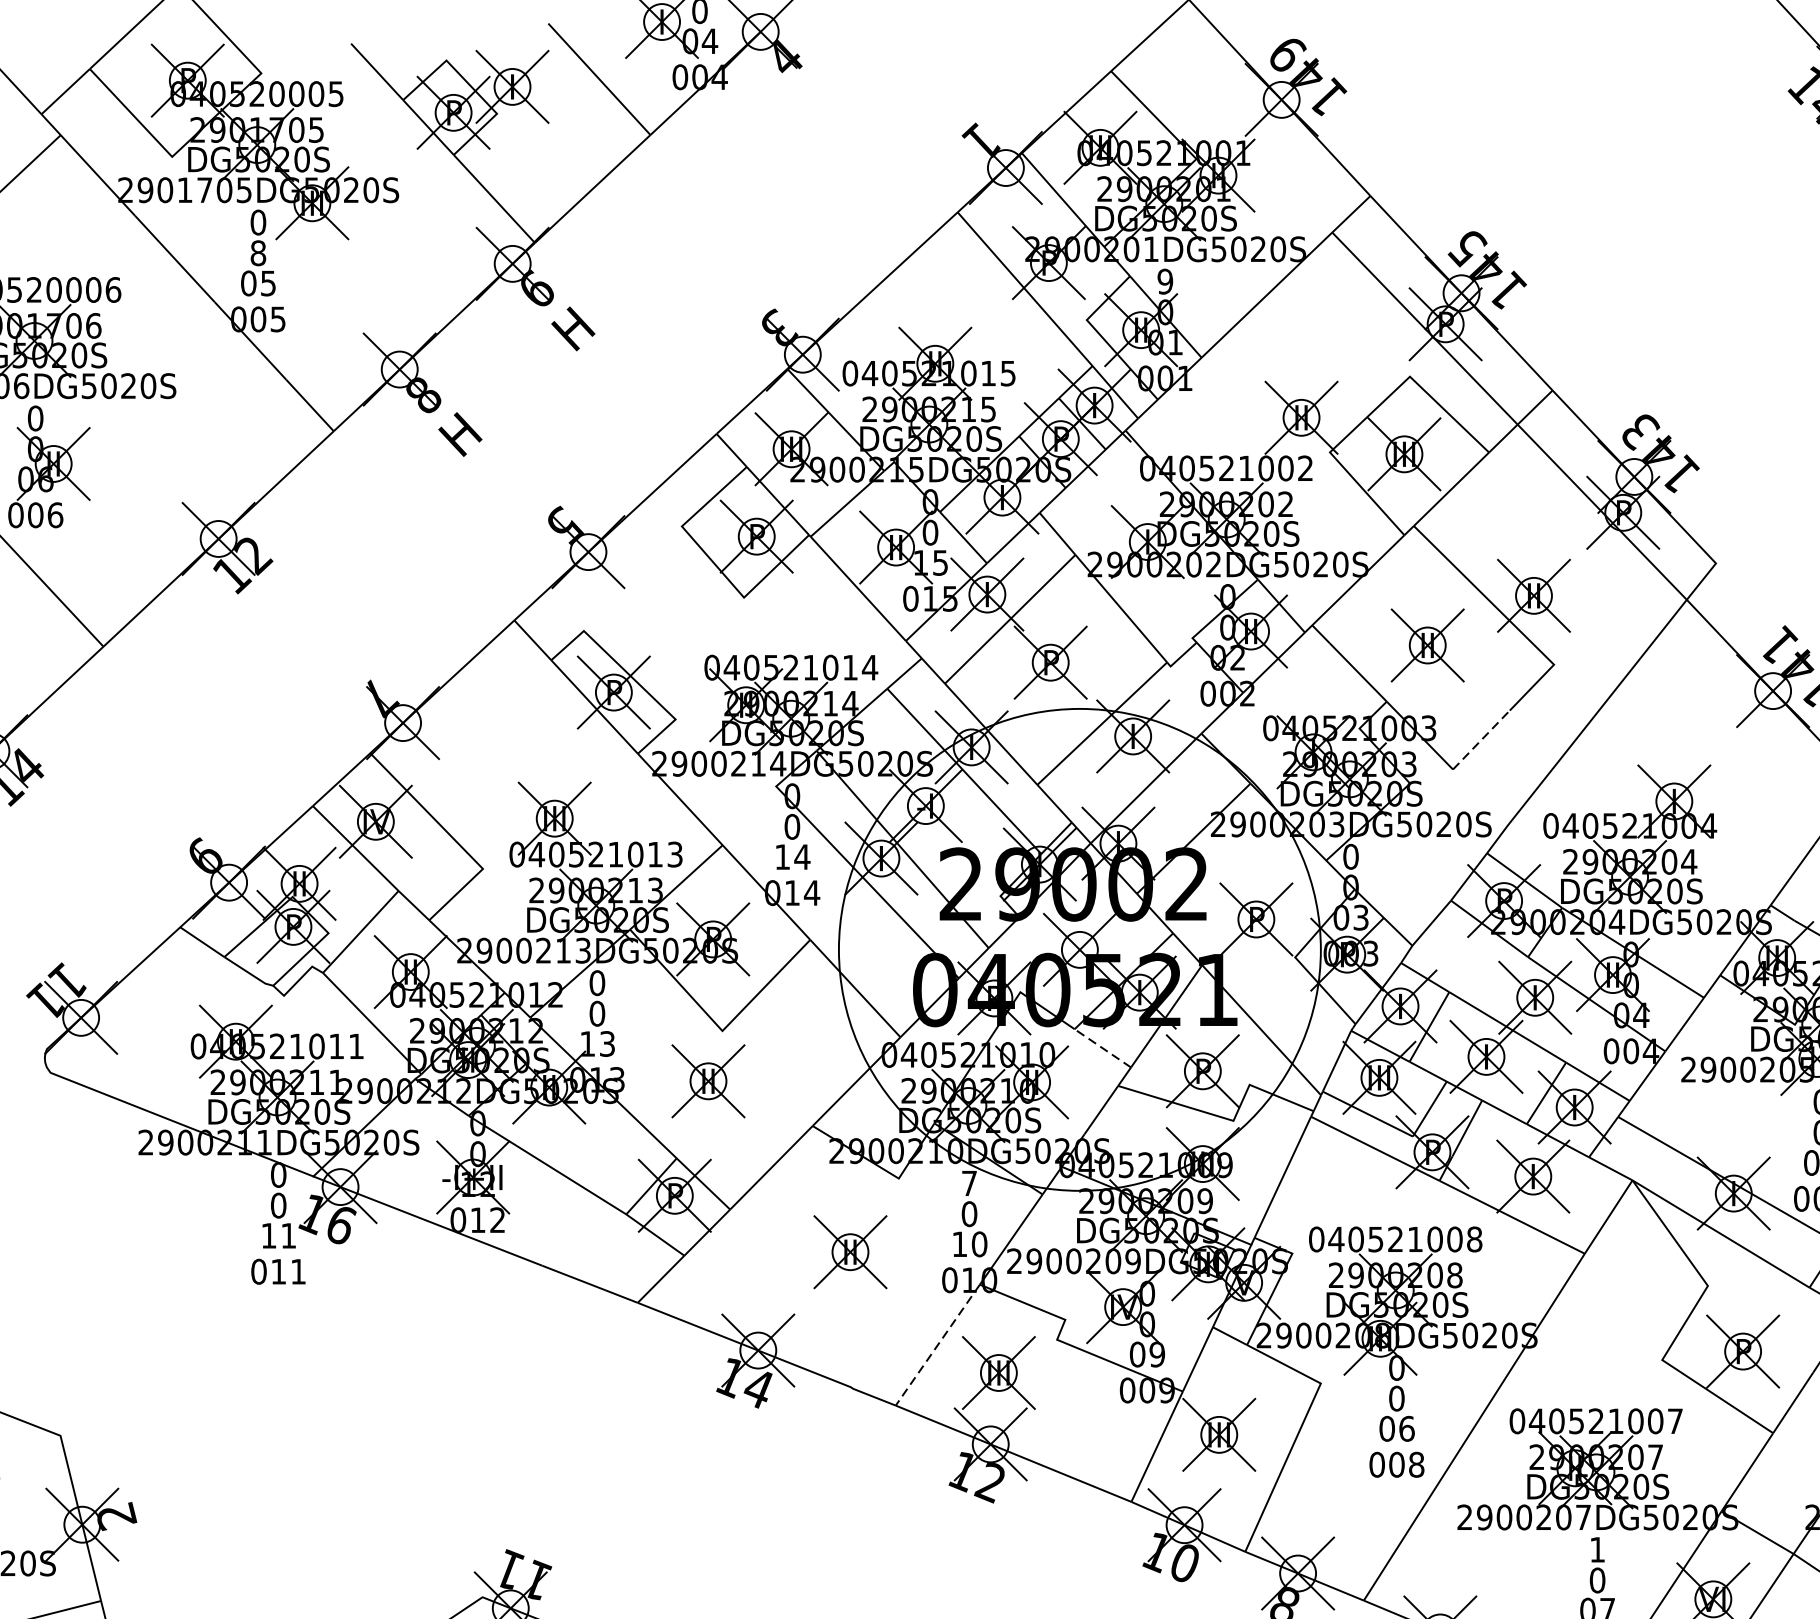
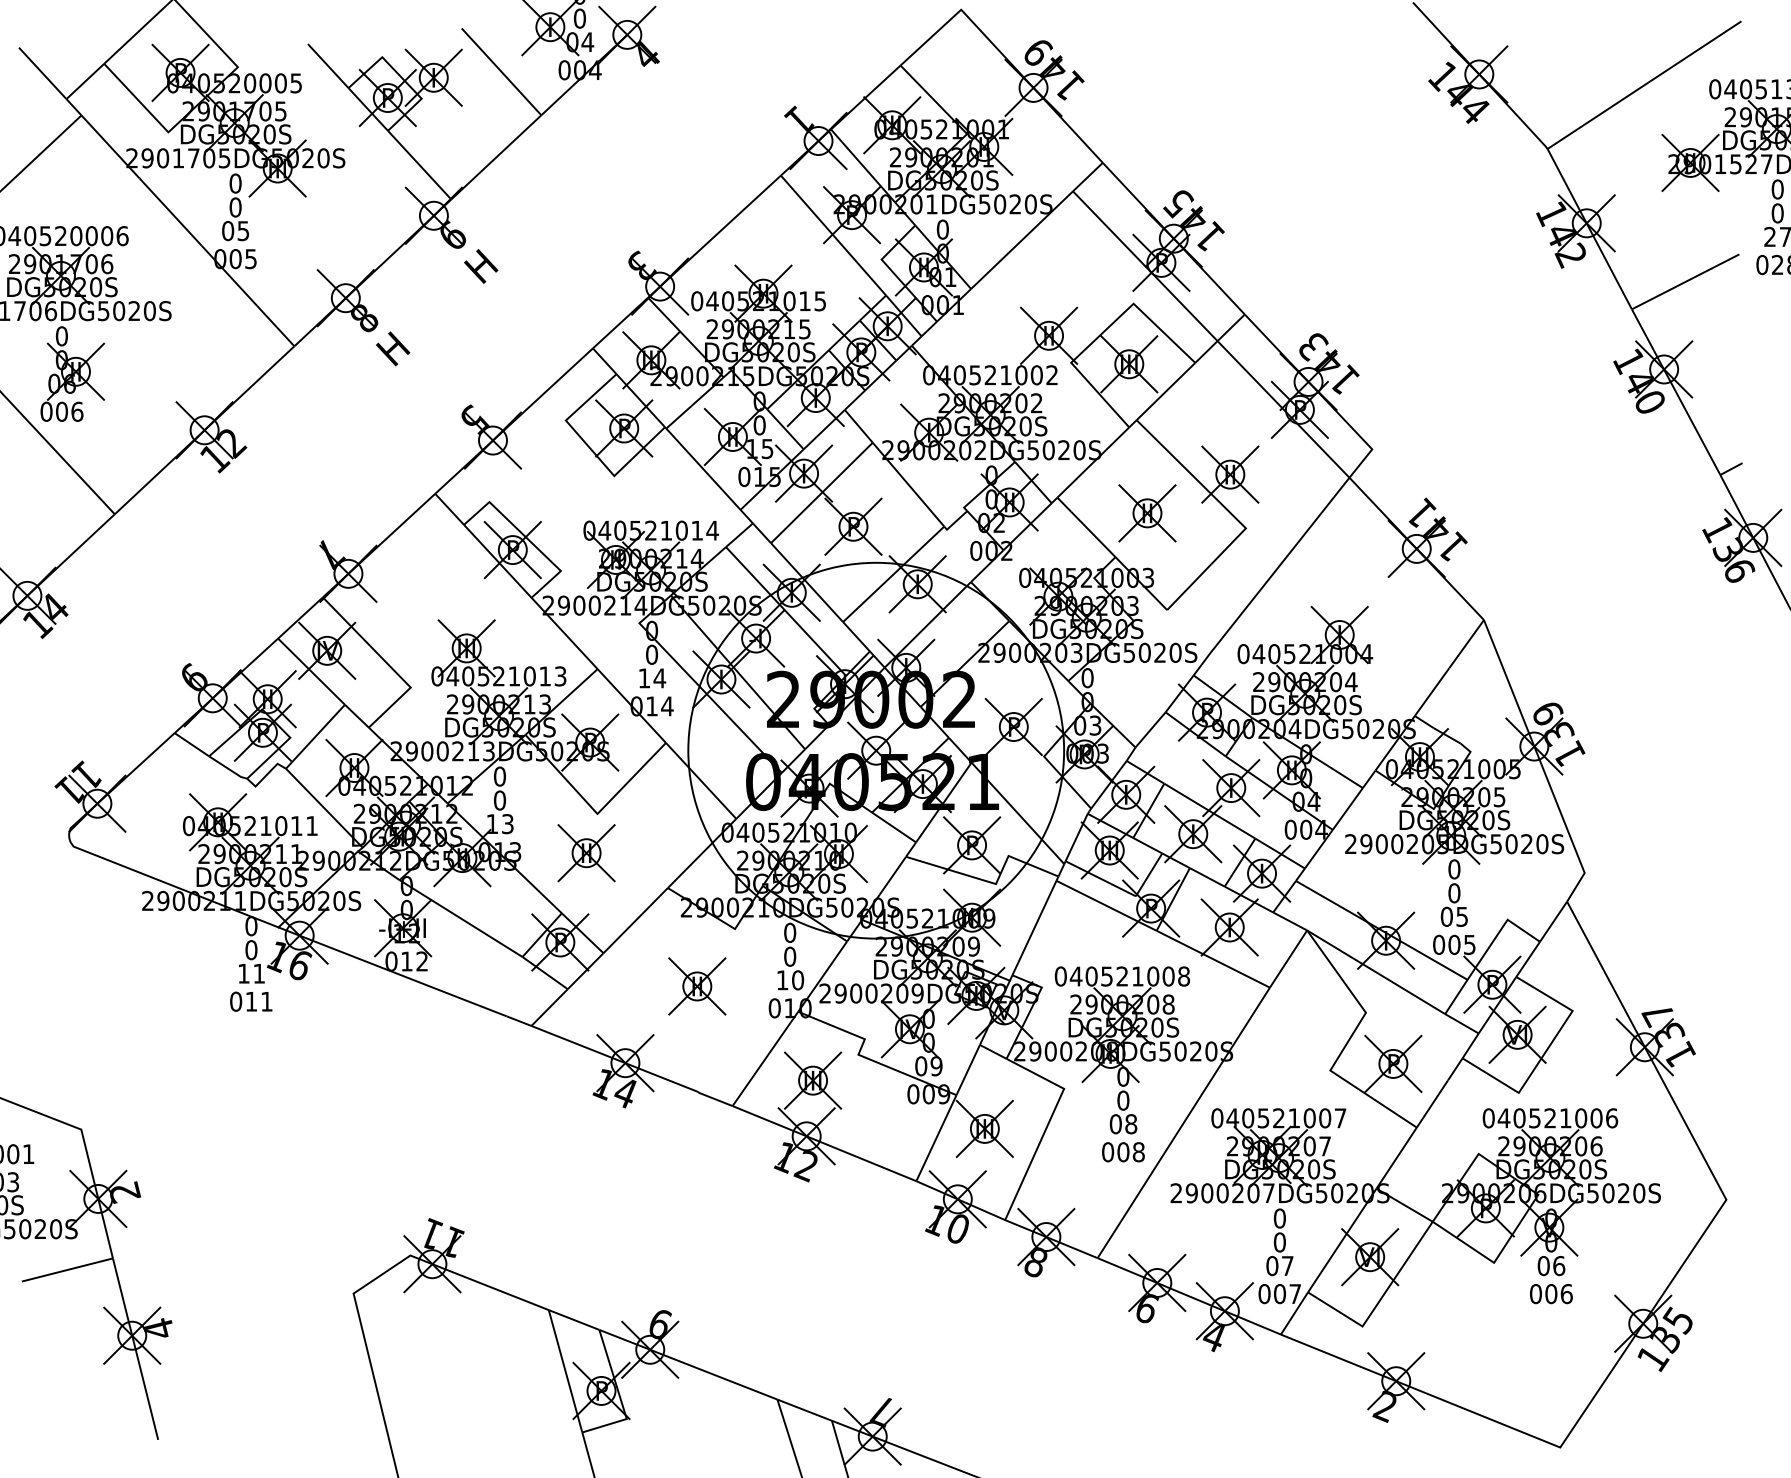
text: (258, 253) -> (235, 207), 8 -> 0
text: (1164, 281) -> (942, 229), 9 -> 0
line: (1481, 740) -> (1189, 587), dashed -> solid
line: (1103, 1048) -> (894, 827), dashed -> solid
text: (969, 1182) -> (790, 932), 7 -> 0
line: (937, 1345) -> (765, 1059), dashed -> solid
text: (1407, 1429) -> (1131, 1124), 06 -> 08
text: (1597, 1549) -> (1279, 1218), 1 -> 0

